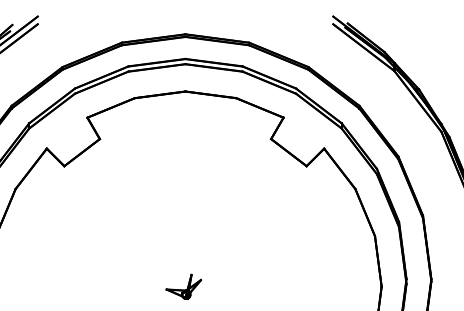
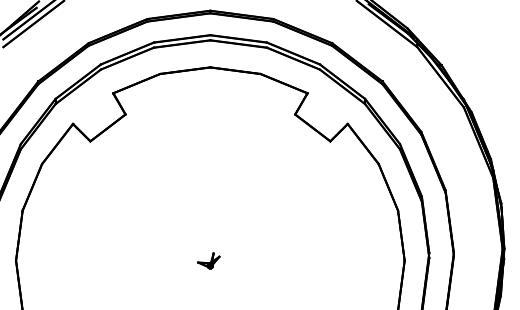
part: (183, 286) -> (208, 260), size x0.62

